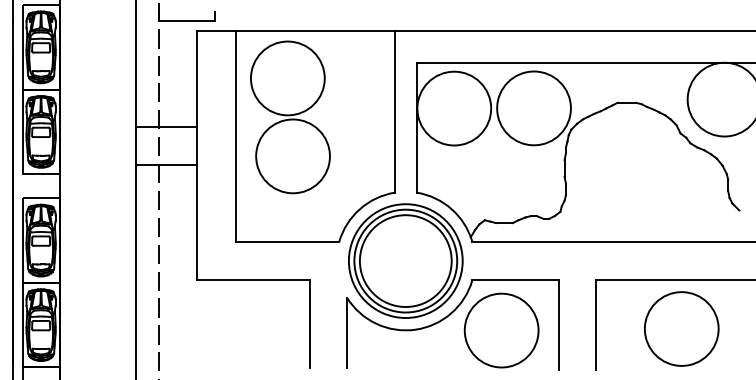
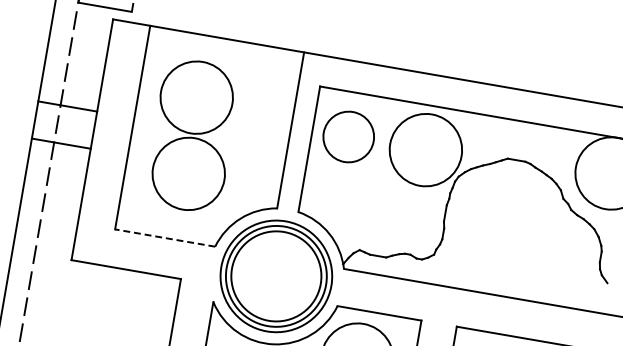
circle: (454, 108) -> (348, 136), size x0.7
part: (290, 117) -> (192, 135), moved
line: (287, 241) -> (165, 237), solid -> dashed

